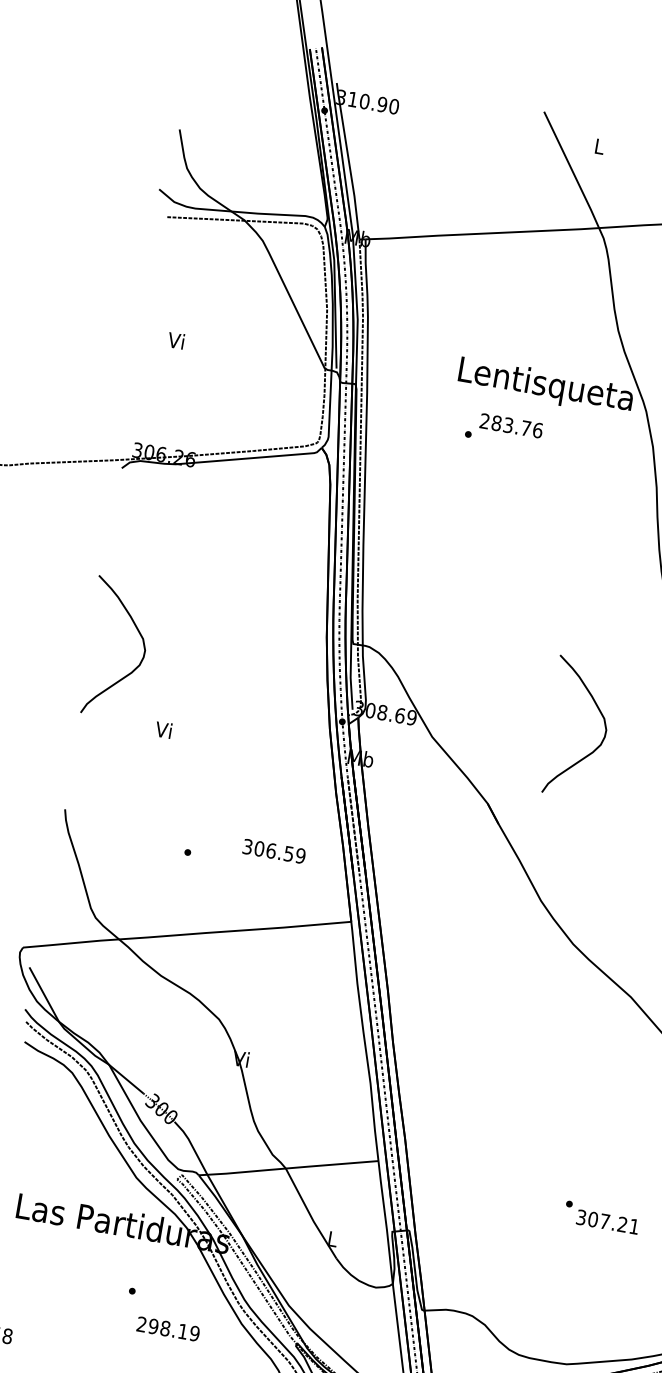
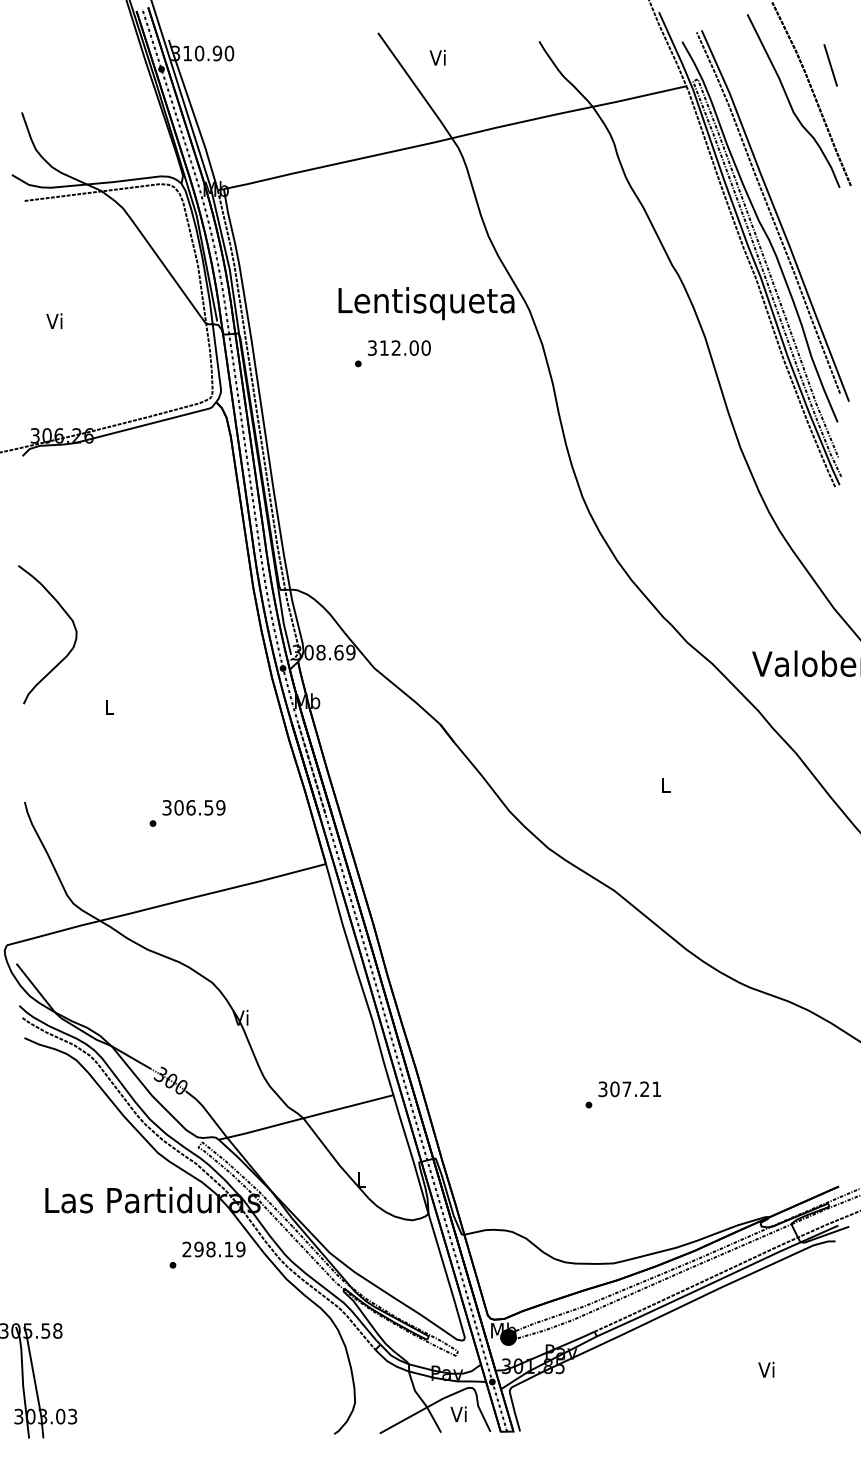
text: (598, 146) -> (437, 57), L -> Vi
text: (511, 425) -> (399, 347), 283.76 -> 312.00
curve: (600, 714) -> (536, 617), removed
text: (163, 729) -> (108, 706), Vi -> L
text: (273, 851) -> (193, 807), moved
text: (607, 1222) -> (629, 1089), moved
text: (167, 1328) -> (213, 1249), moved

